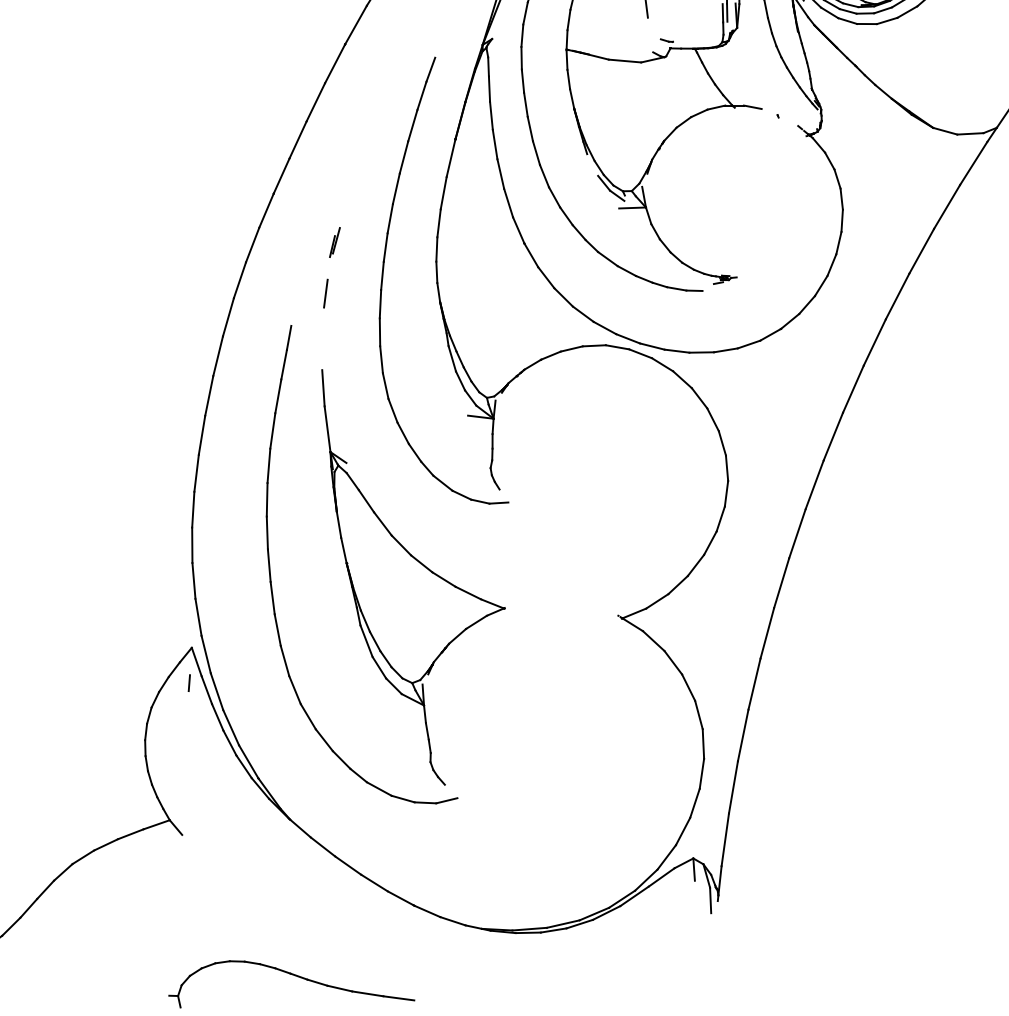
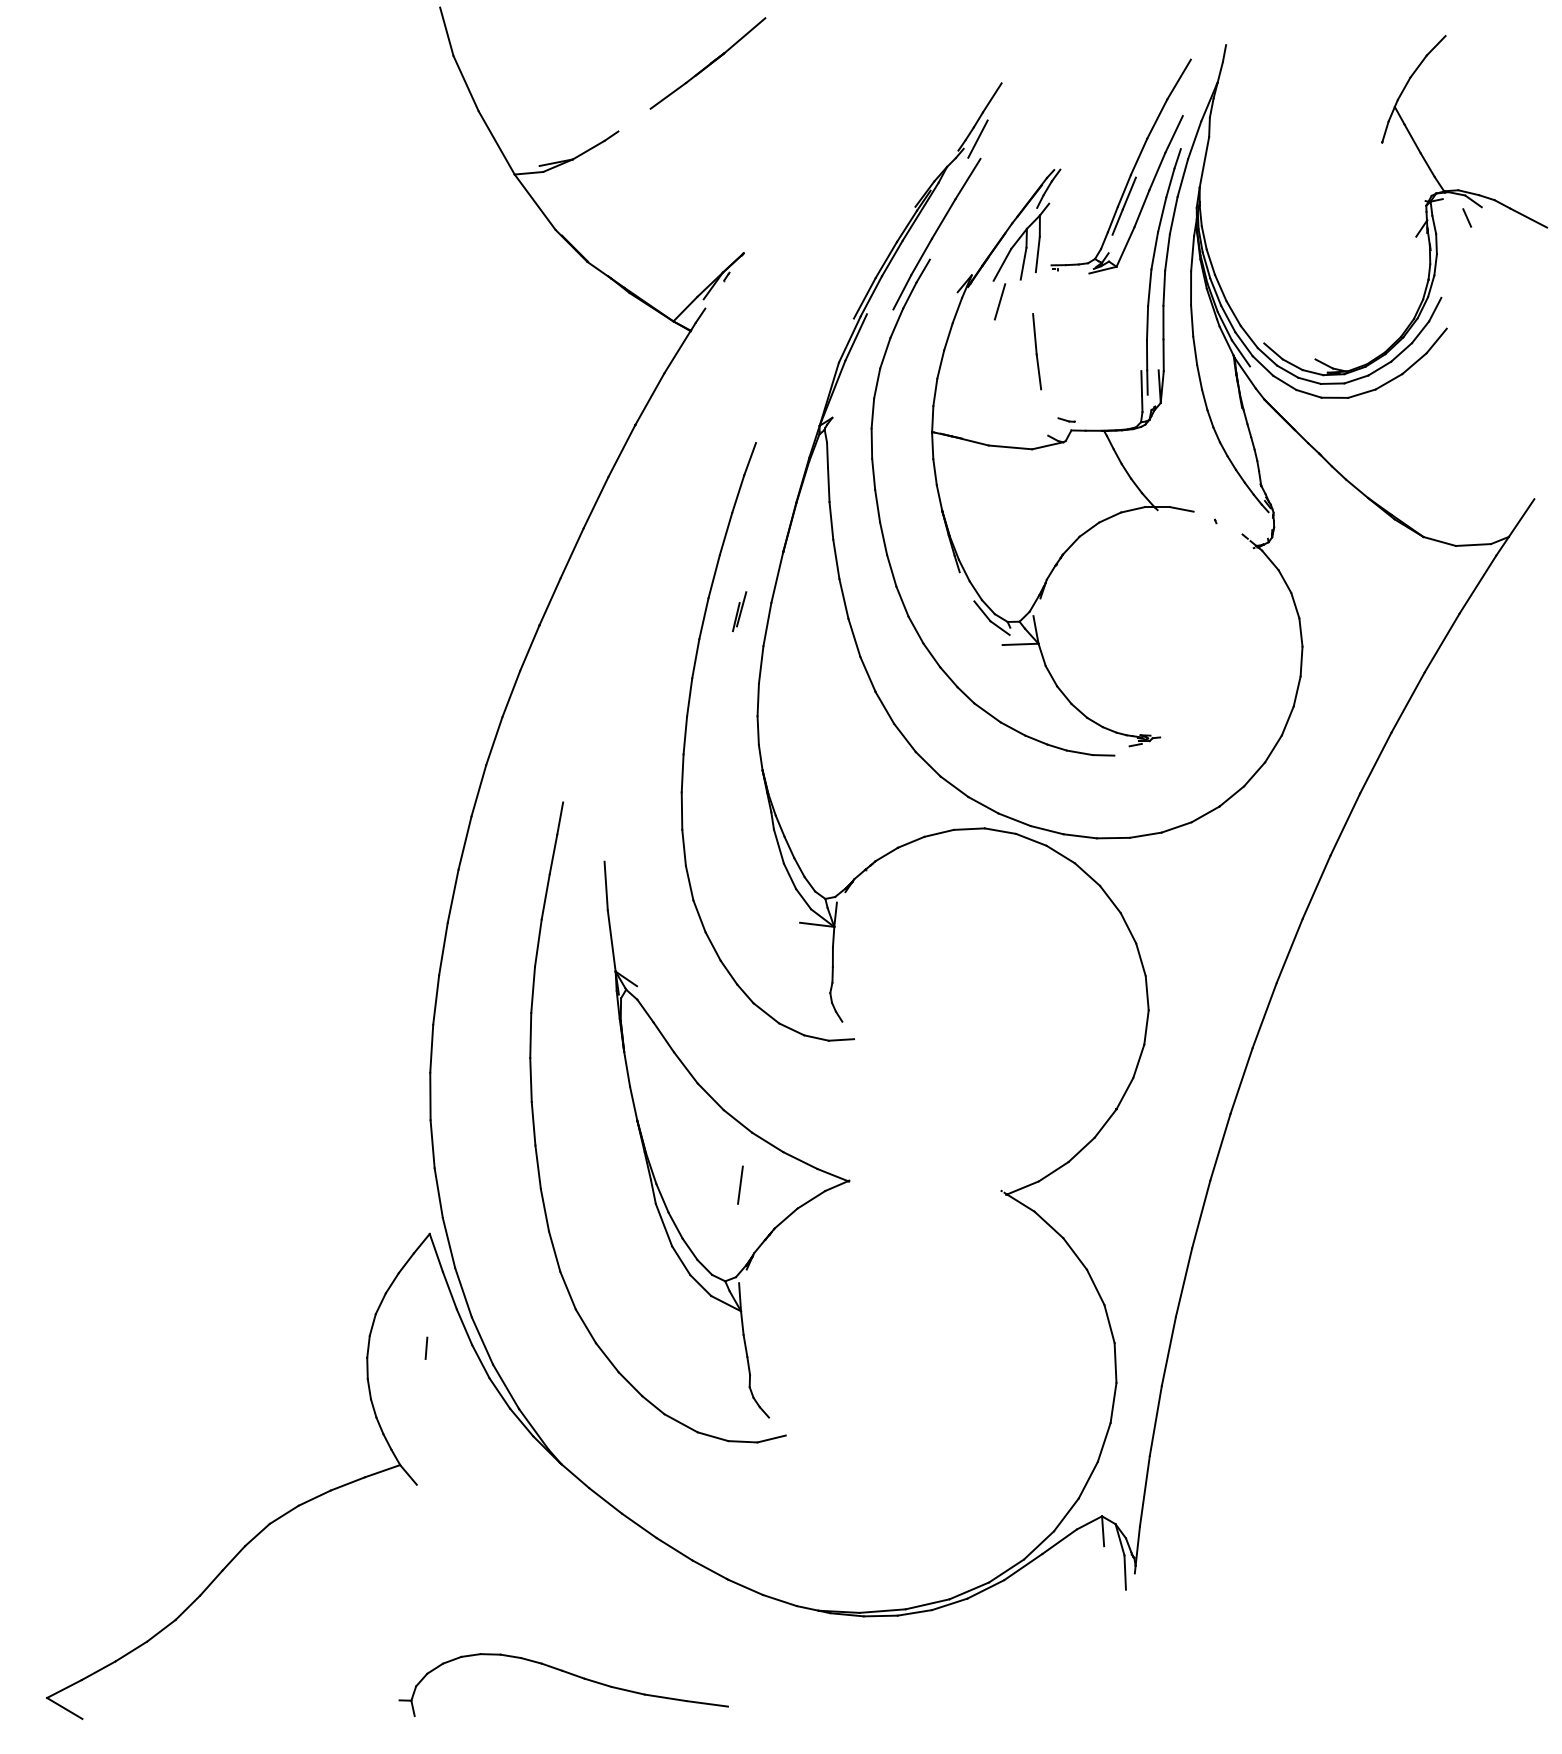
part: (334, 242) -> (739, 611), moved
line: (325, 293) -> (740, 1184), moved
line: (189, 682) -> (426, 1347), moved

